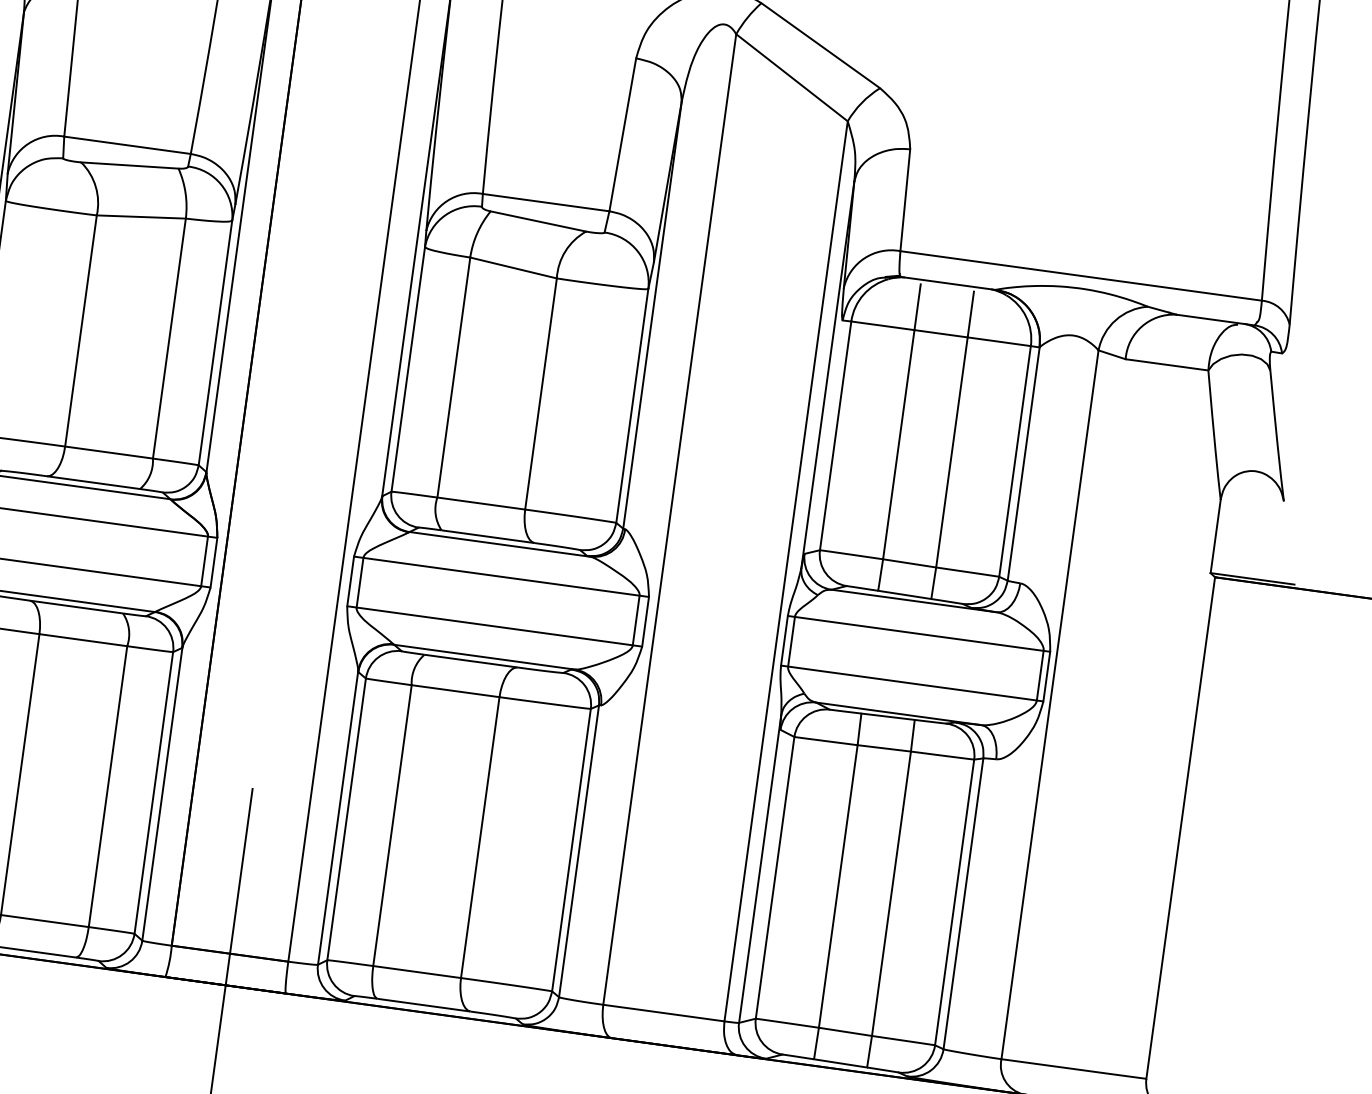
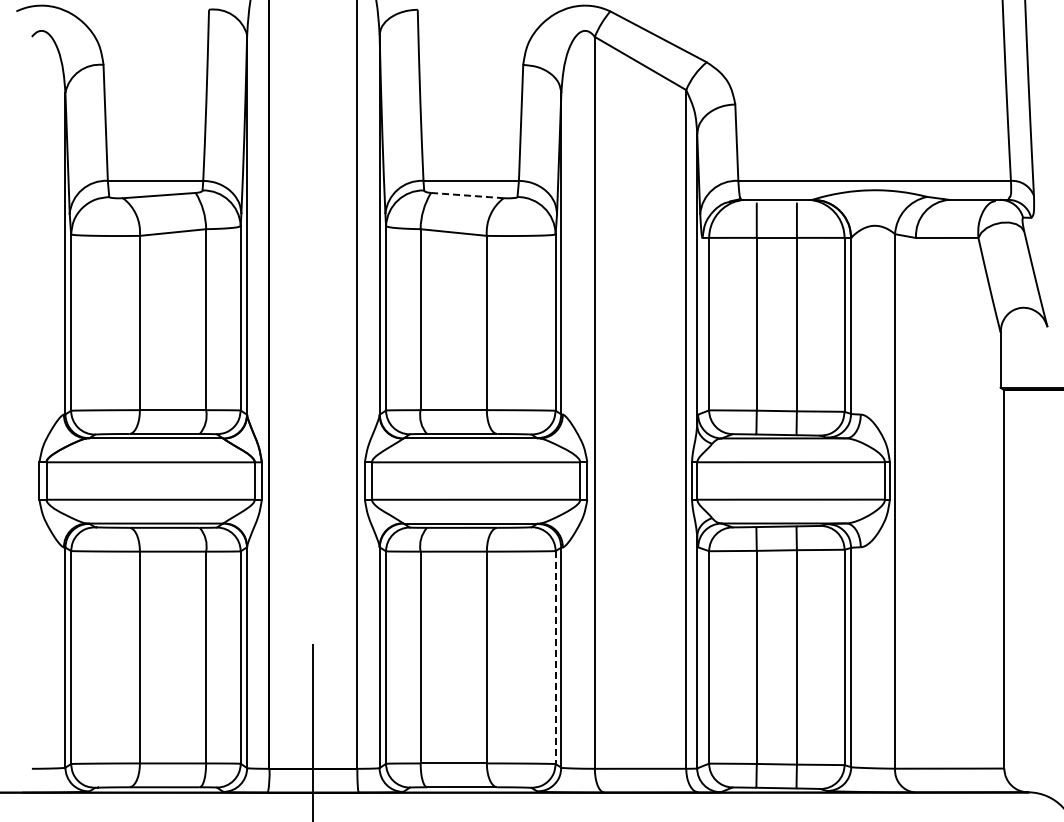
line: (538, 221) -> (467, 195), solid -> dashed
line: (571, 850) -> (555, 657), solid -> dashed

